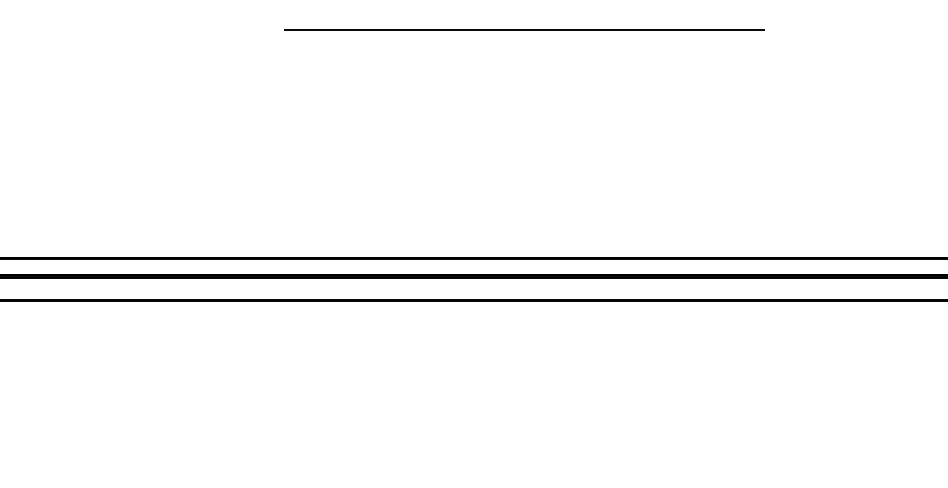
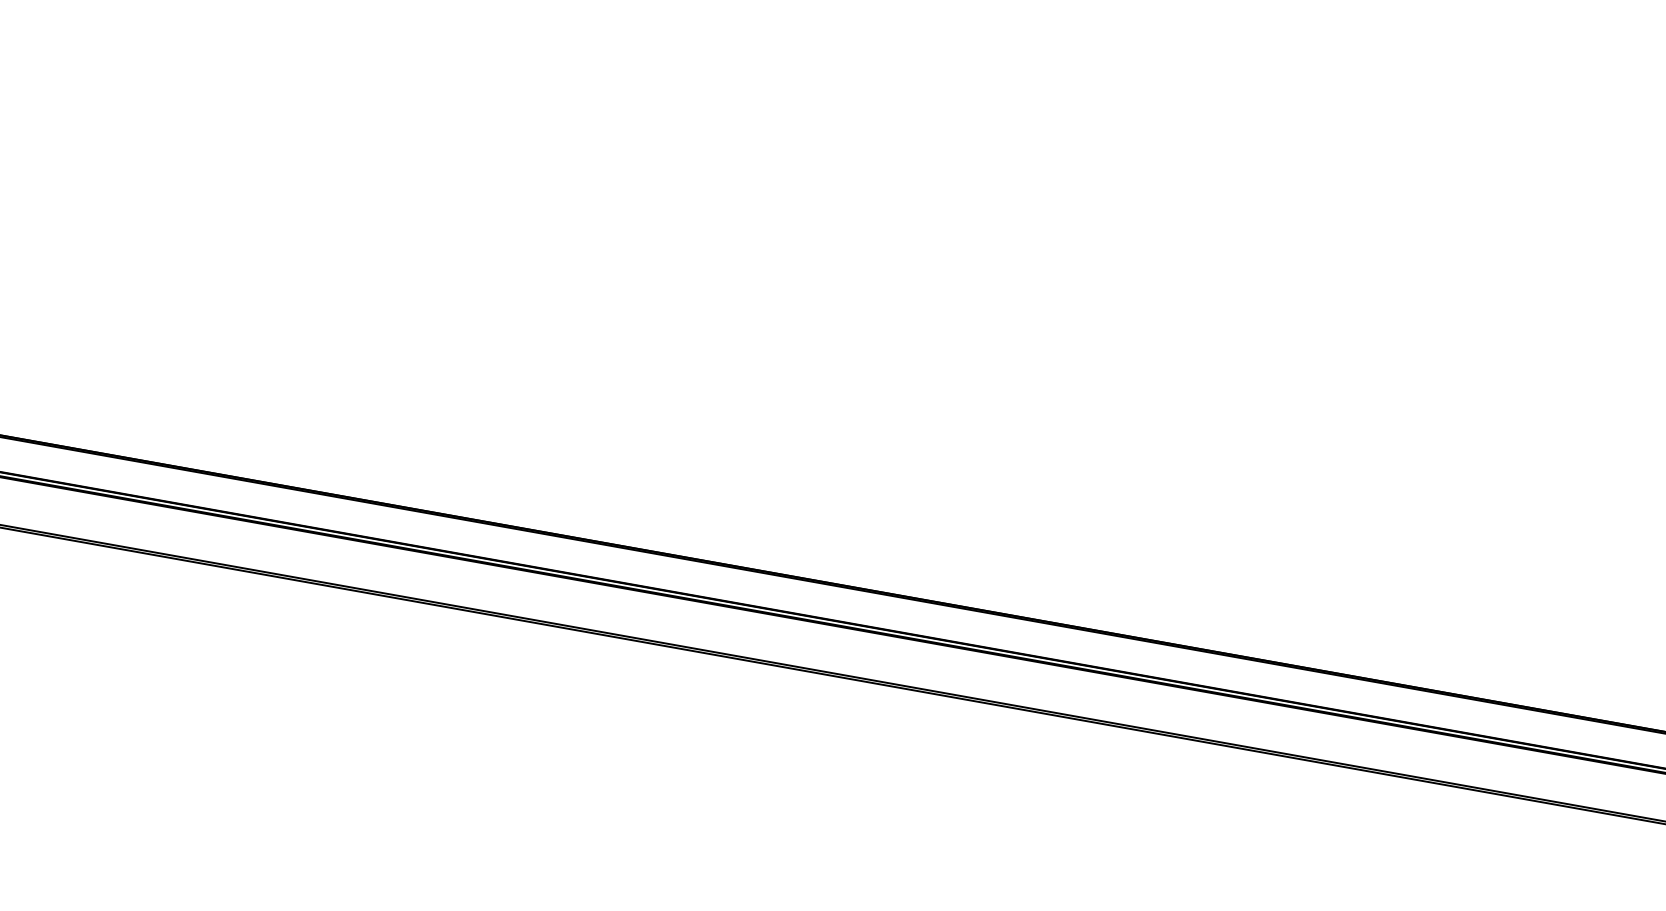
line: (524, 29) -> (1082, 132), removed

